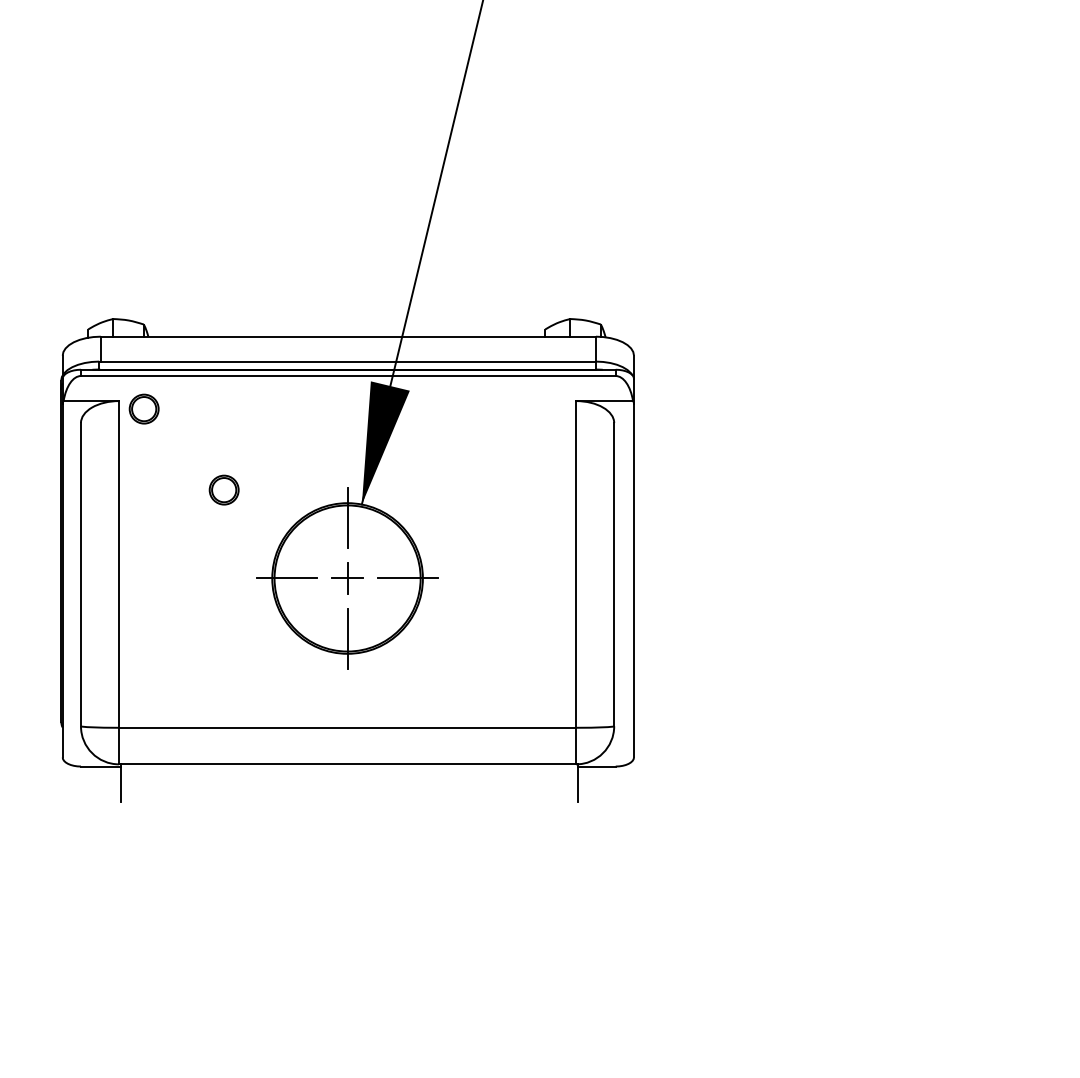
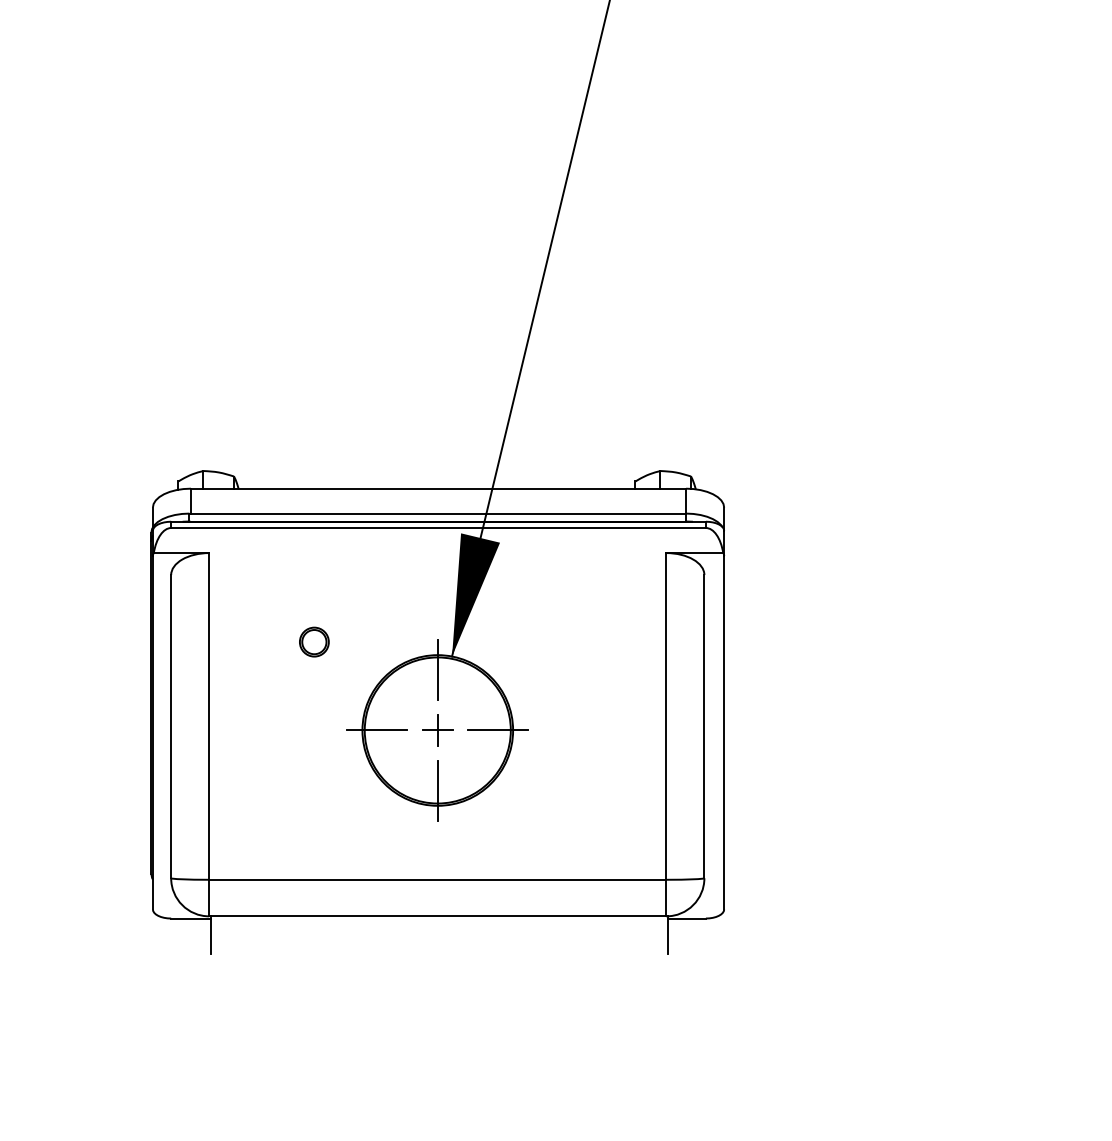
part: (144, 408) -> (234, 560), removed

